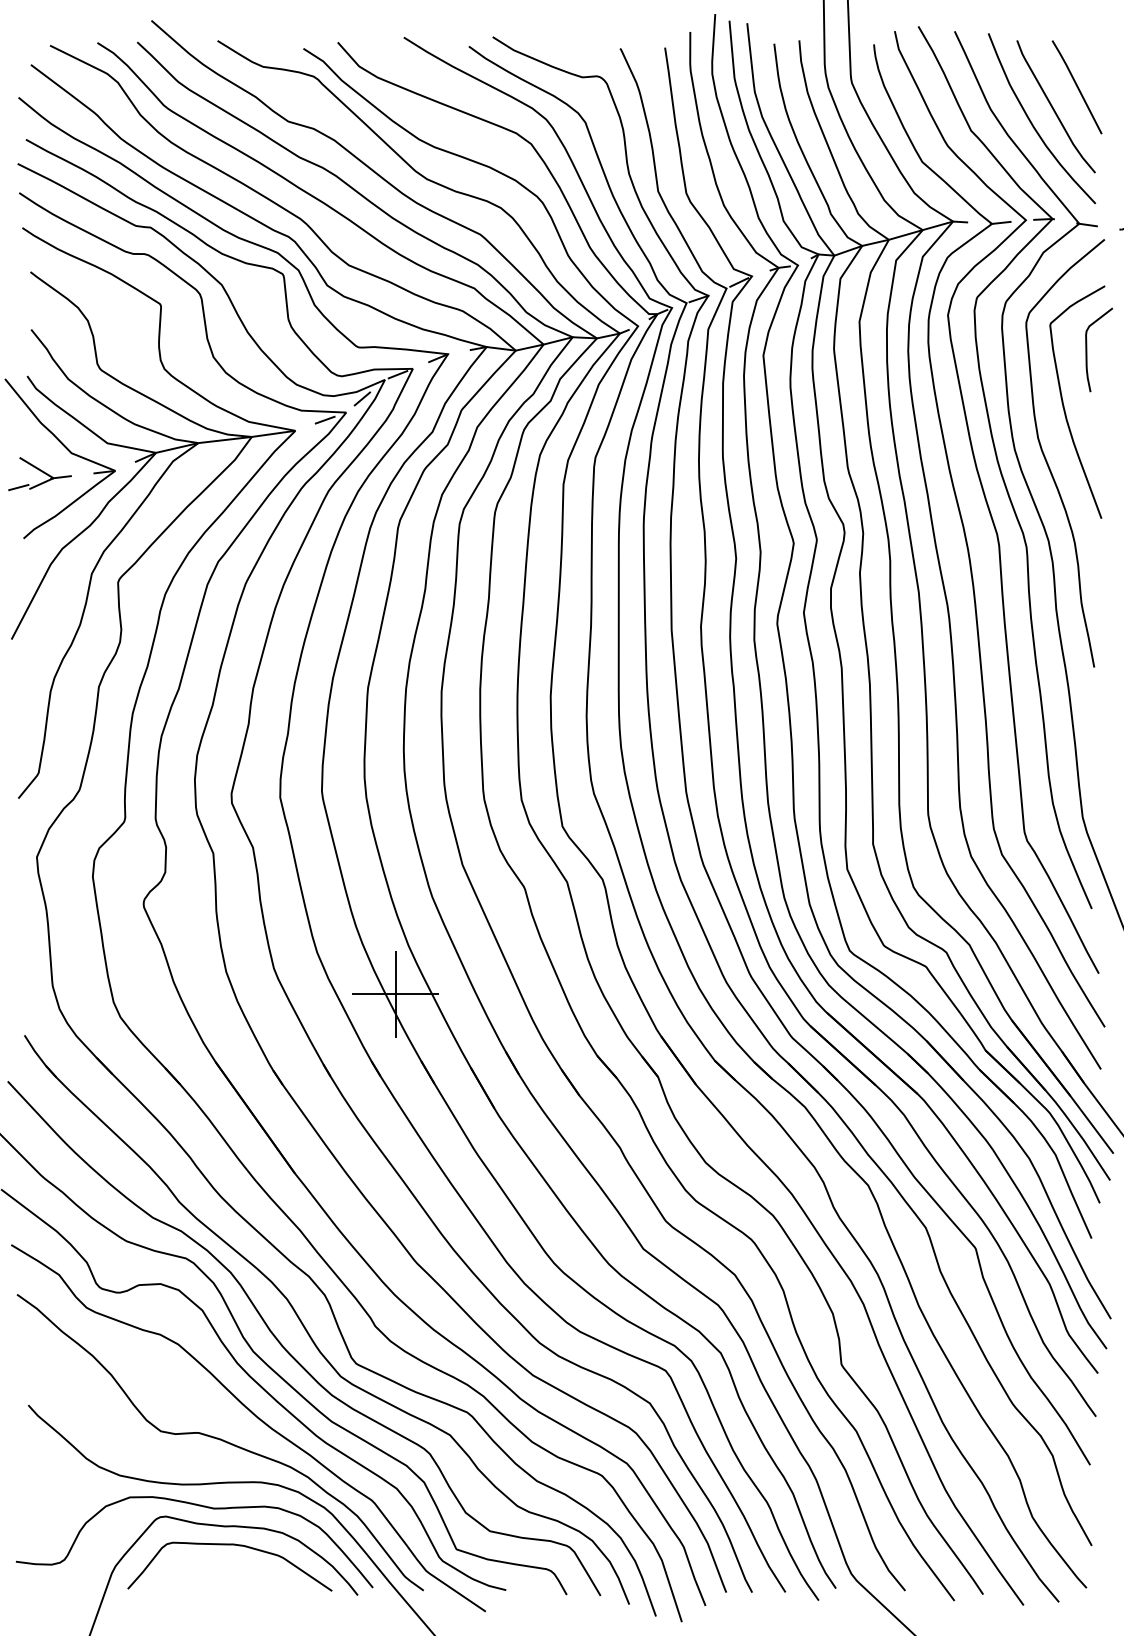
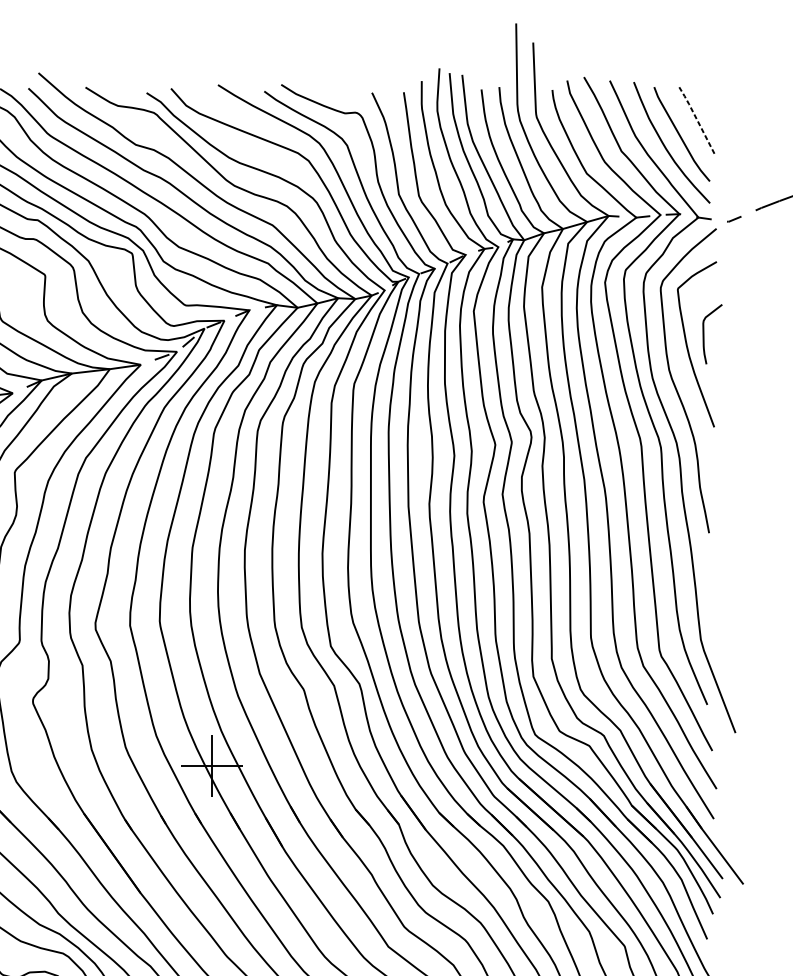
line: (1076, 85) -> (696, 119), solid -> dashed
curve: (1087, 349) -> (704, 334), moved

